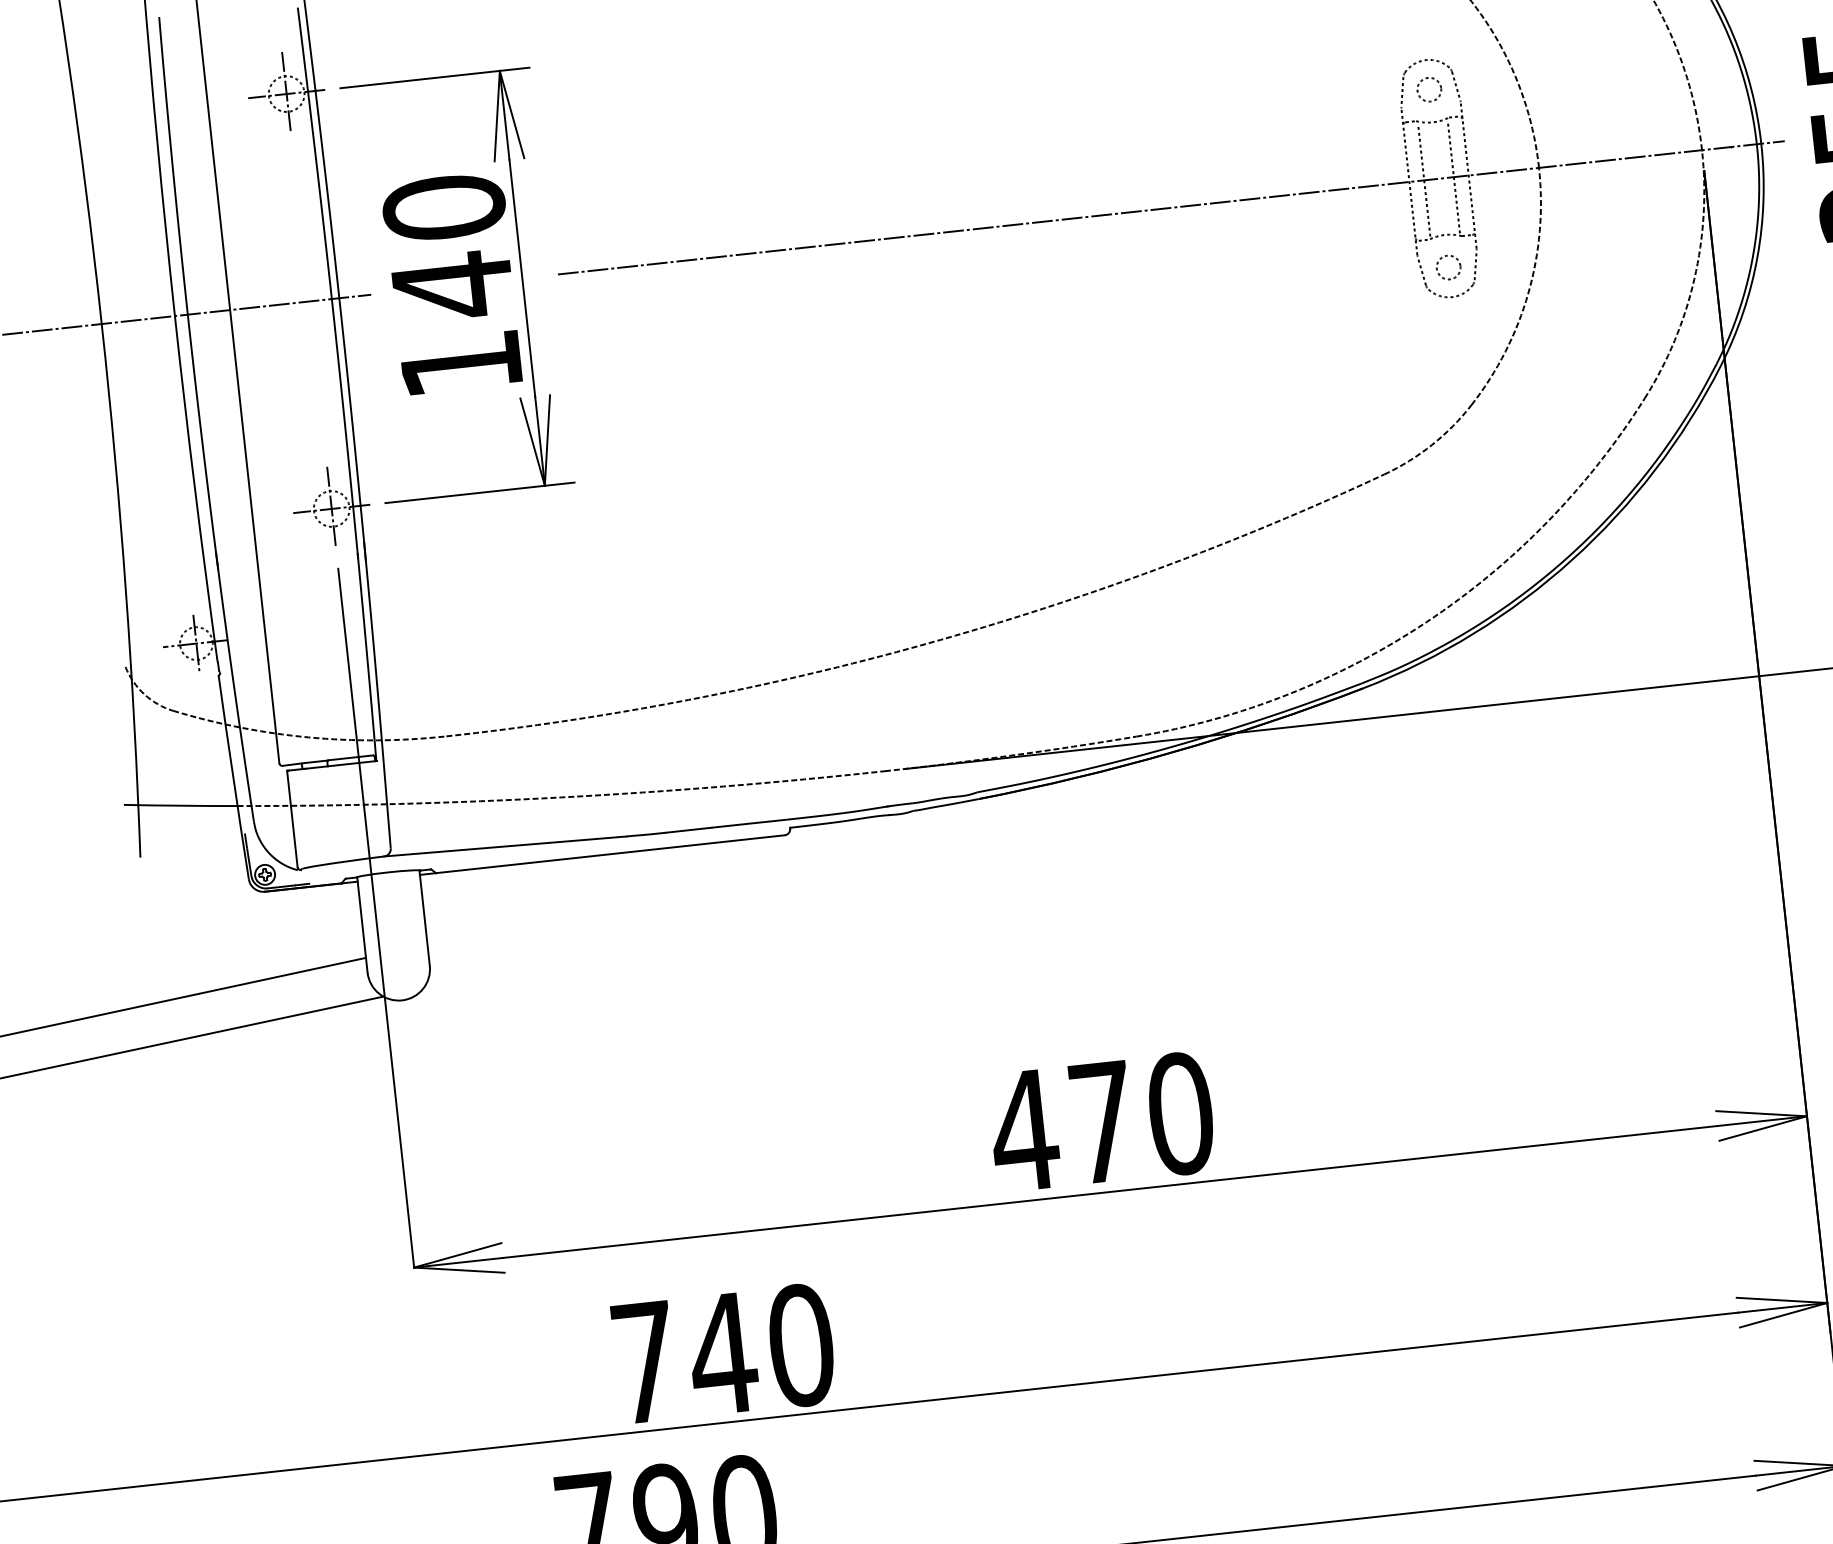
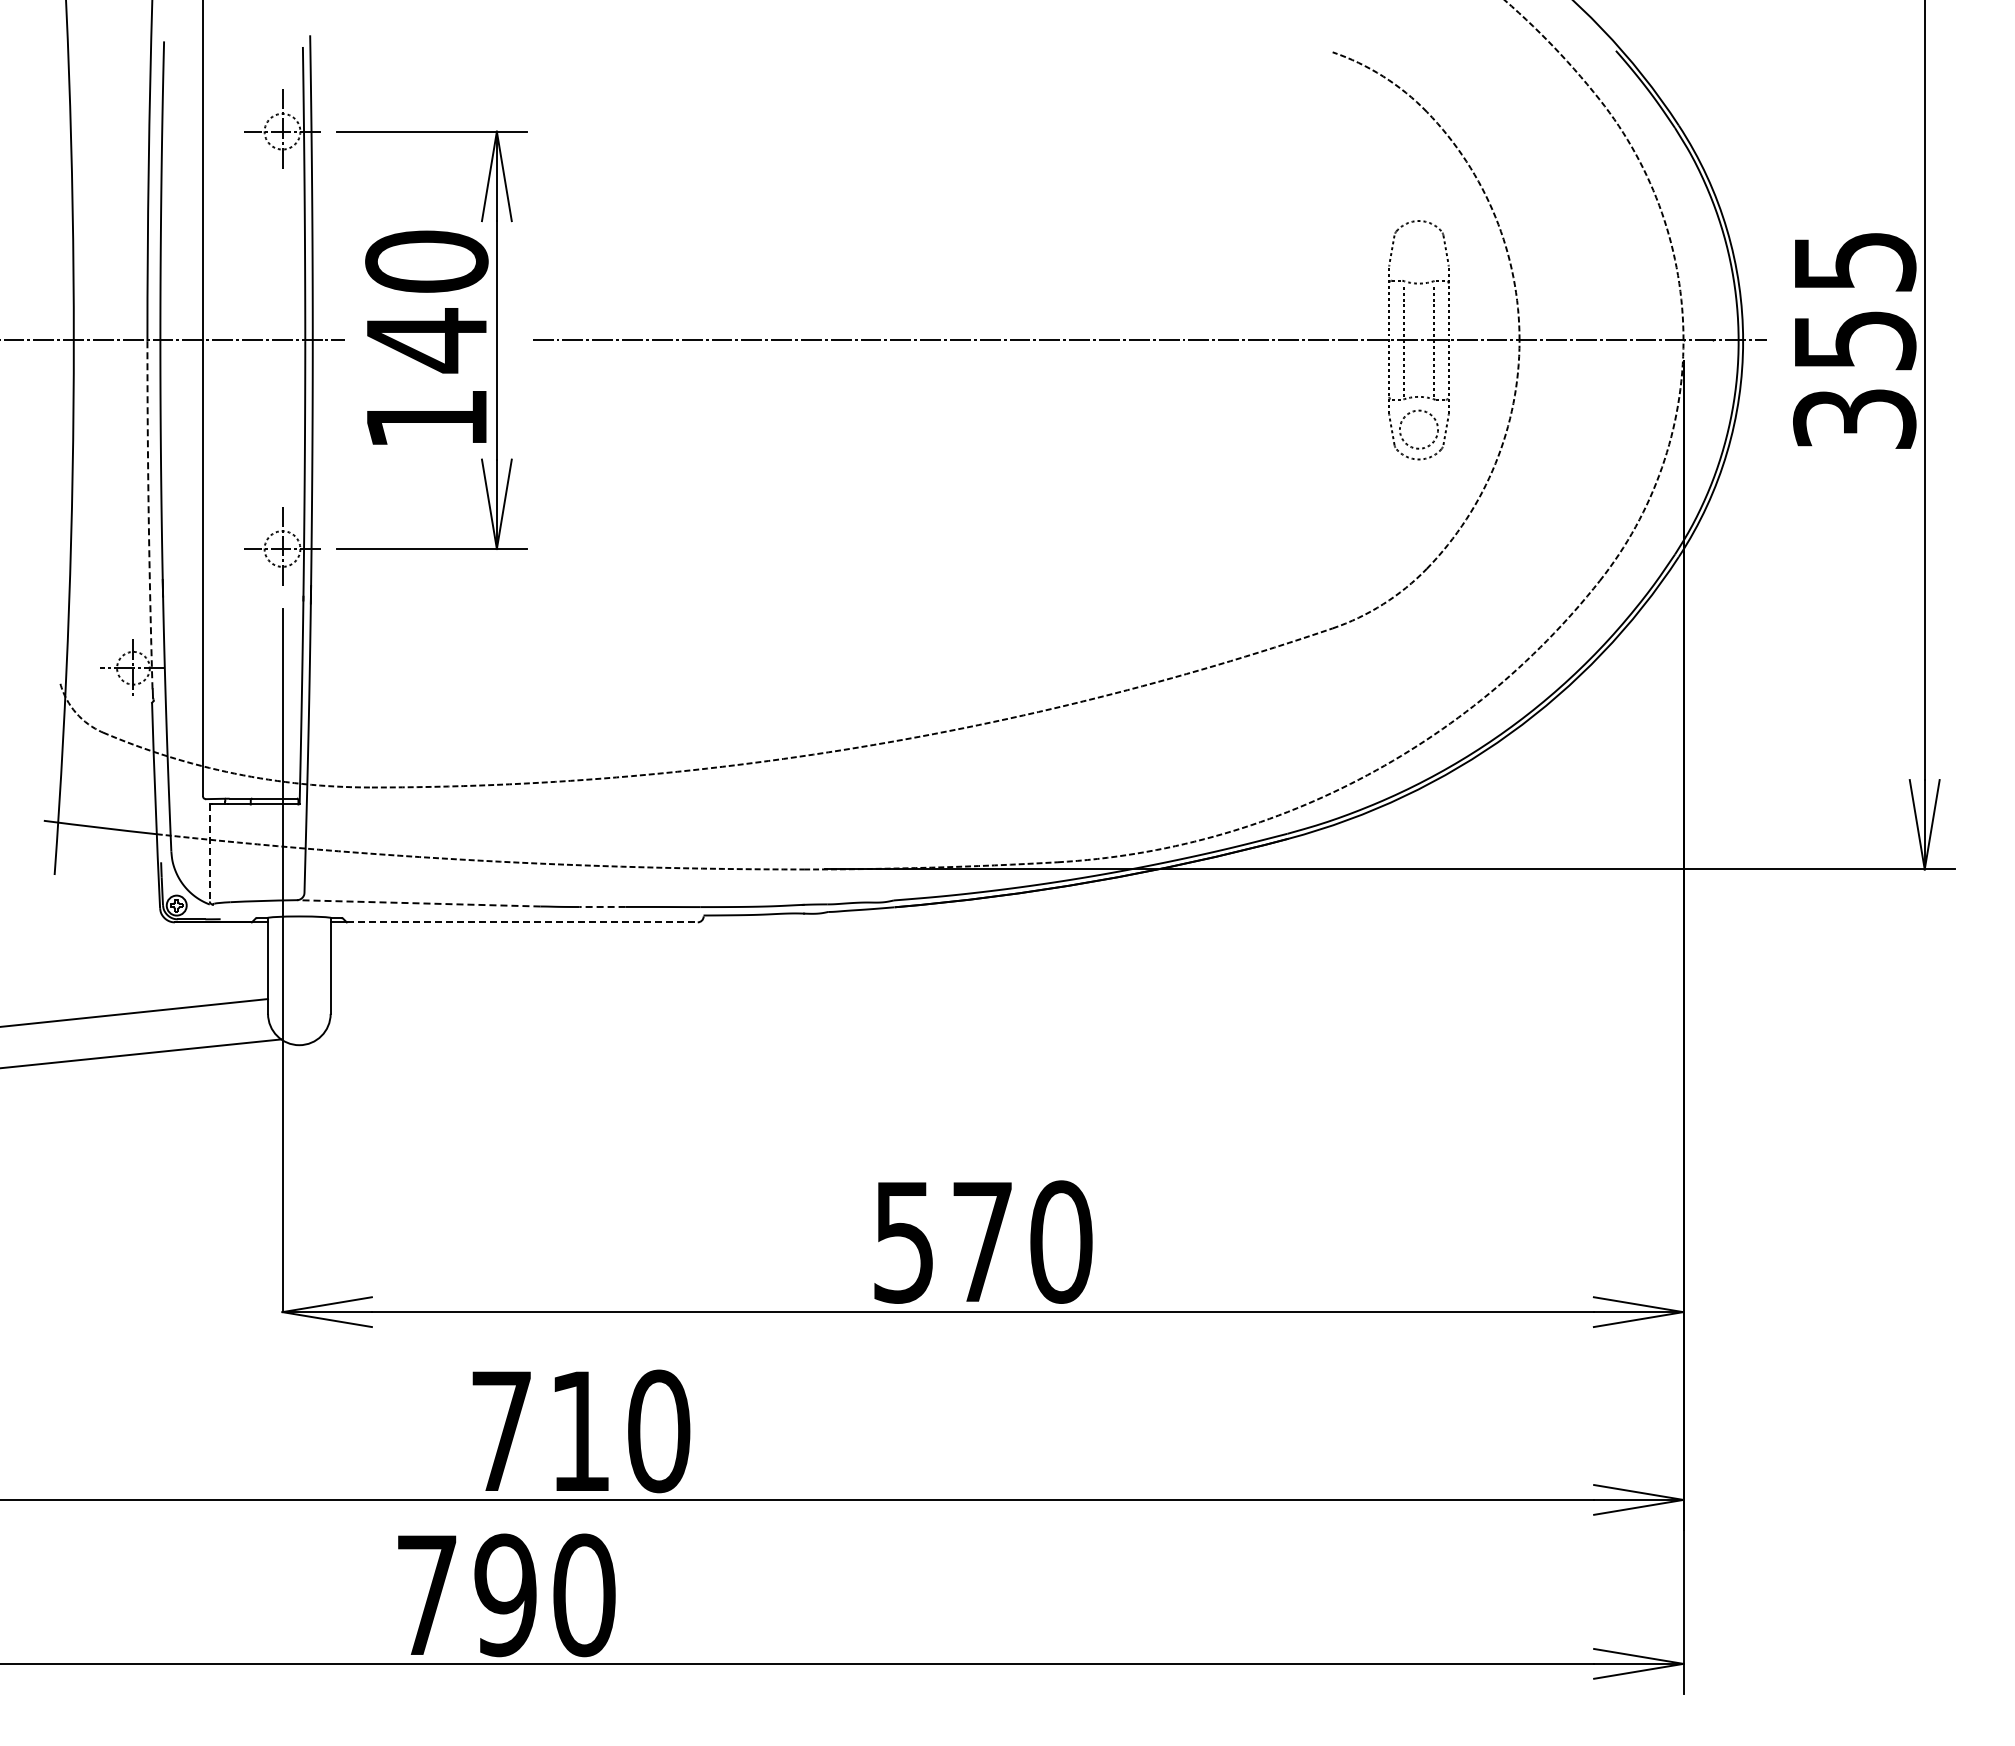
circle: (1428, 89) -> (1418, 250), removed
circle: (1448, 267) -> (1418, 429), size x1.6
arc: (194, 489) -> (148, 514), solid -> dashed
line: (292, 819) -> (209, 853), solid -> dashed
line: (688, 829) -> (602, 906), solid -> dashed
line: (505, 846) -> (418, 903), solid -> dashed
line: (610, 854) -> (522, 922), solid -> dashed
text: (1024, 1131) -> (903, 1242), 470 -> 570
text: (722, 1353) -> (579, 1430), 740 -> 710

